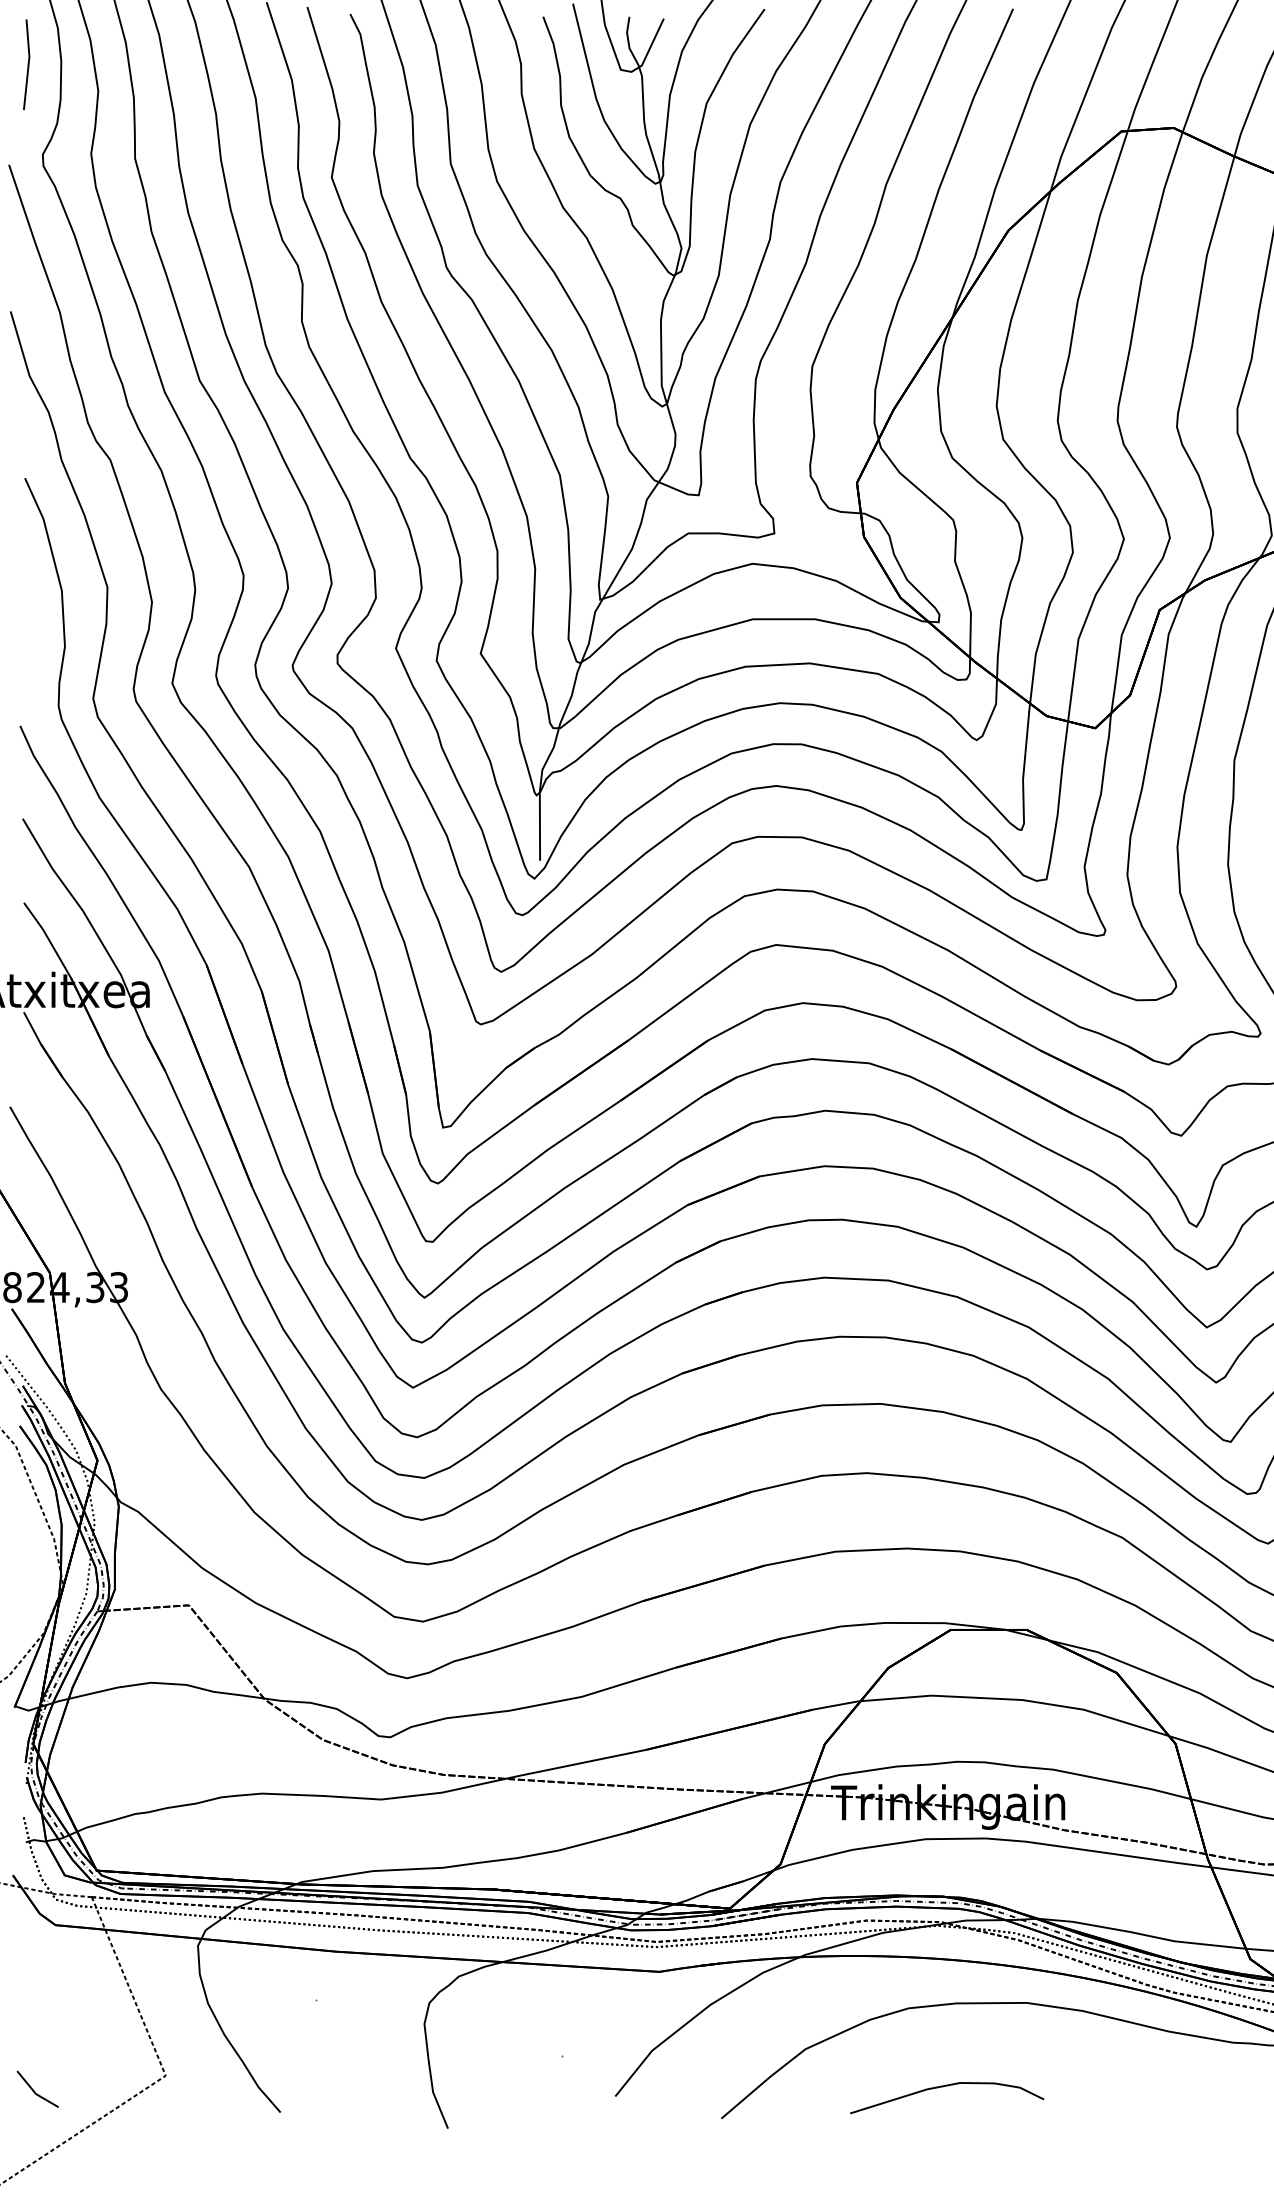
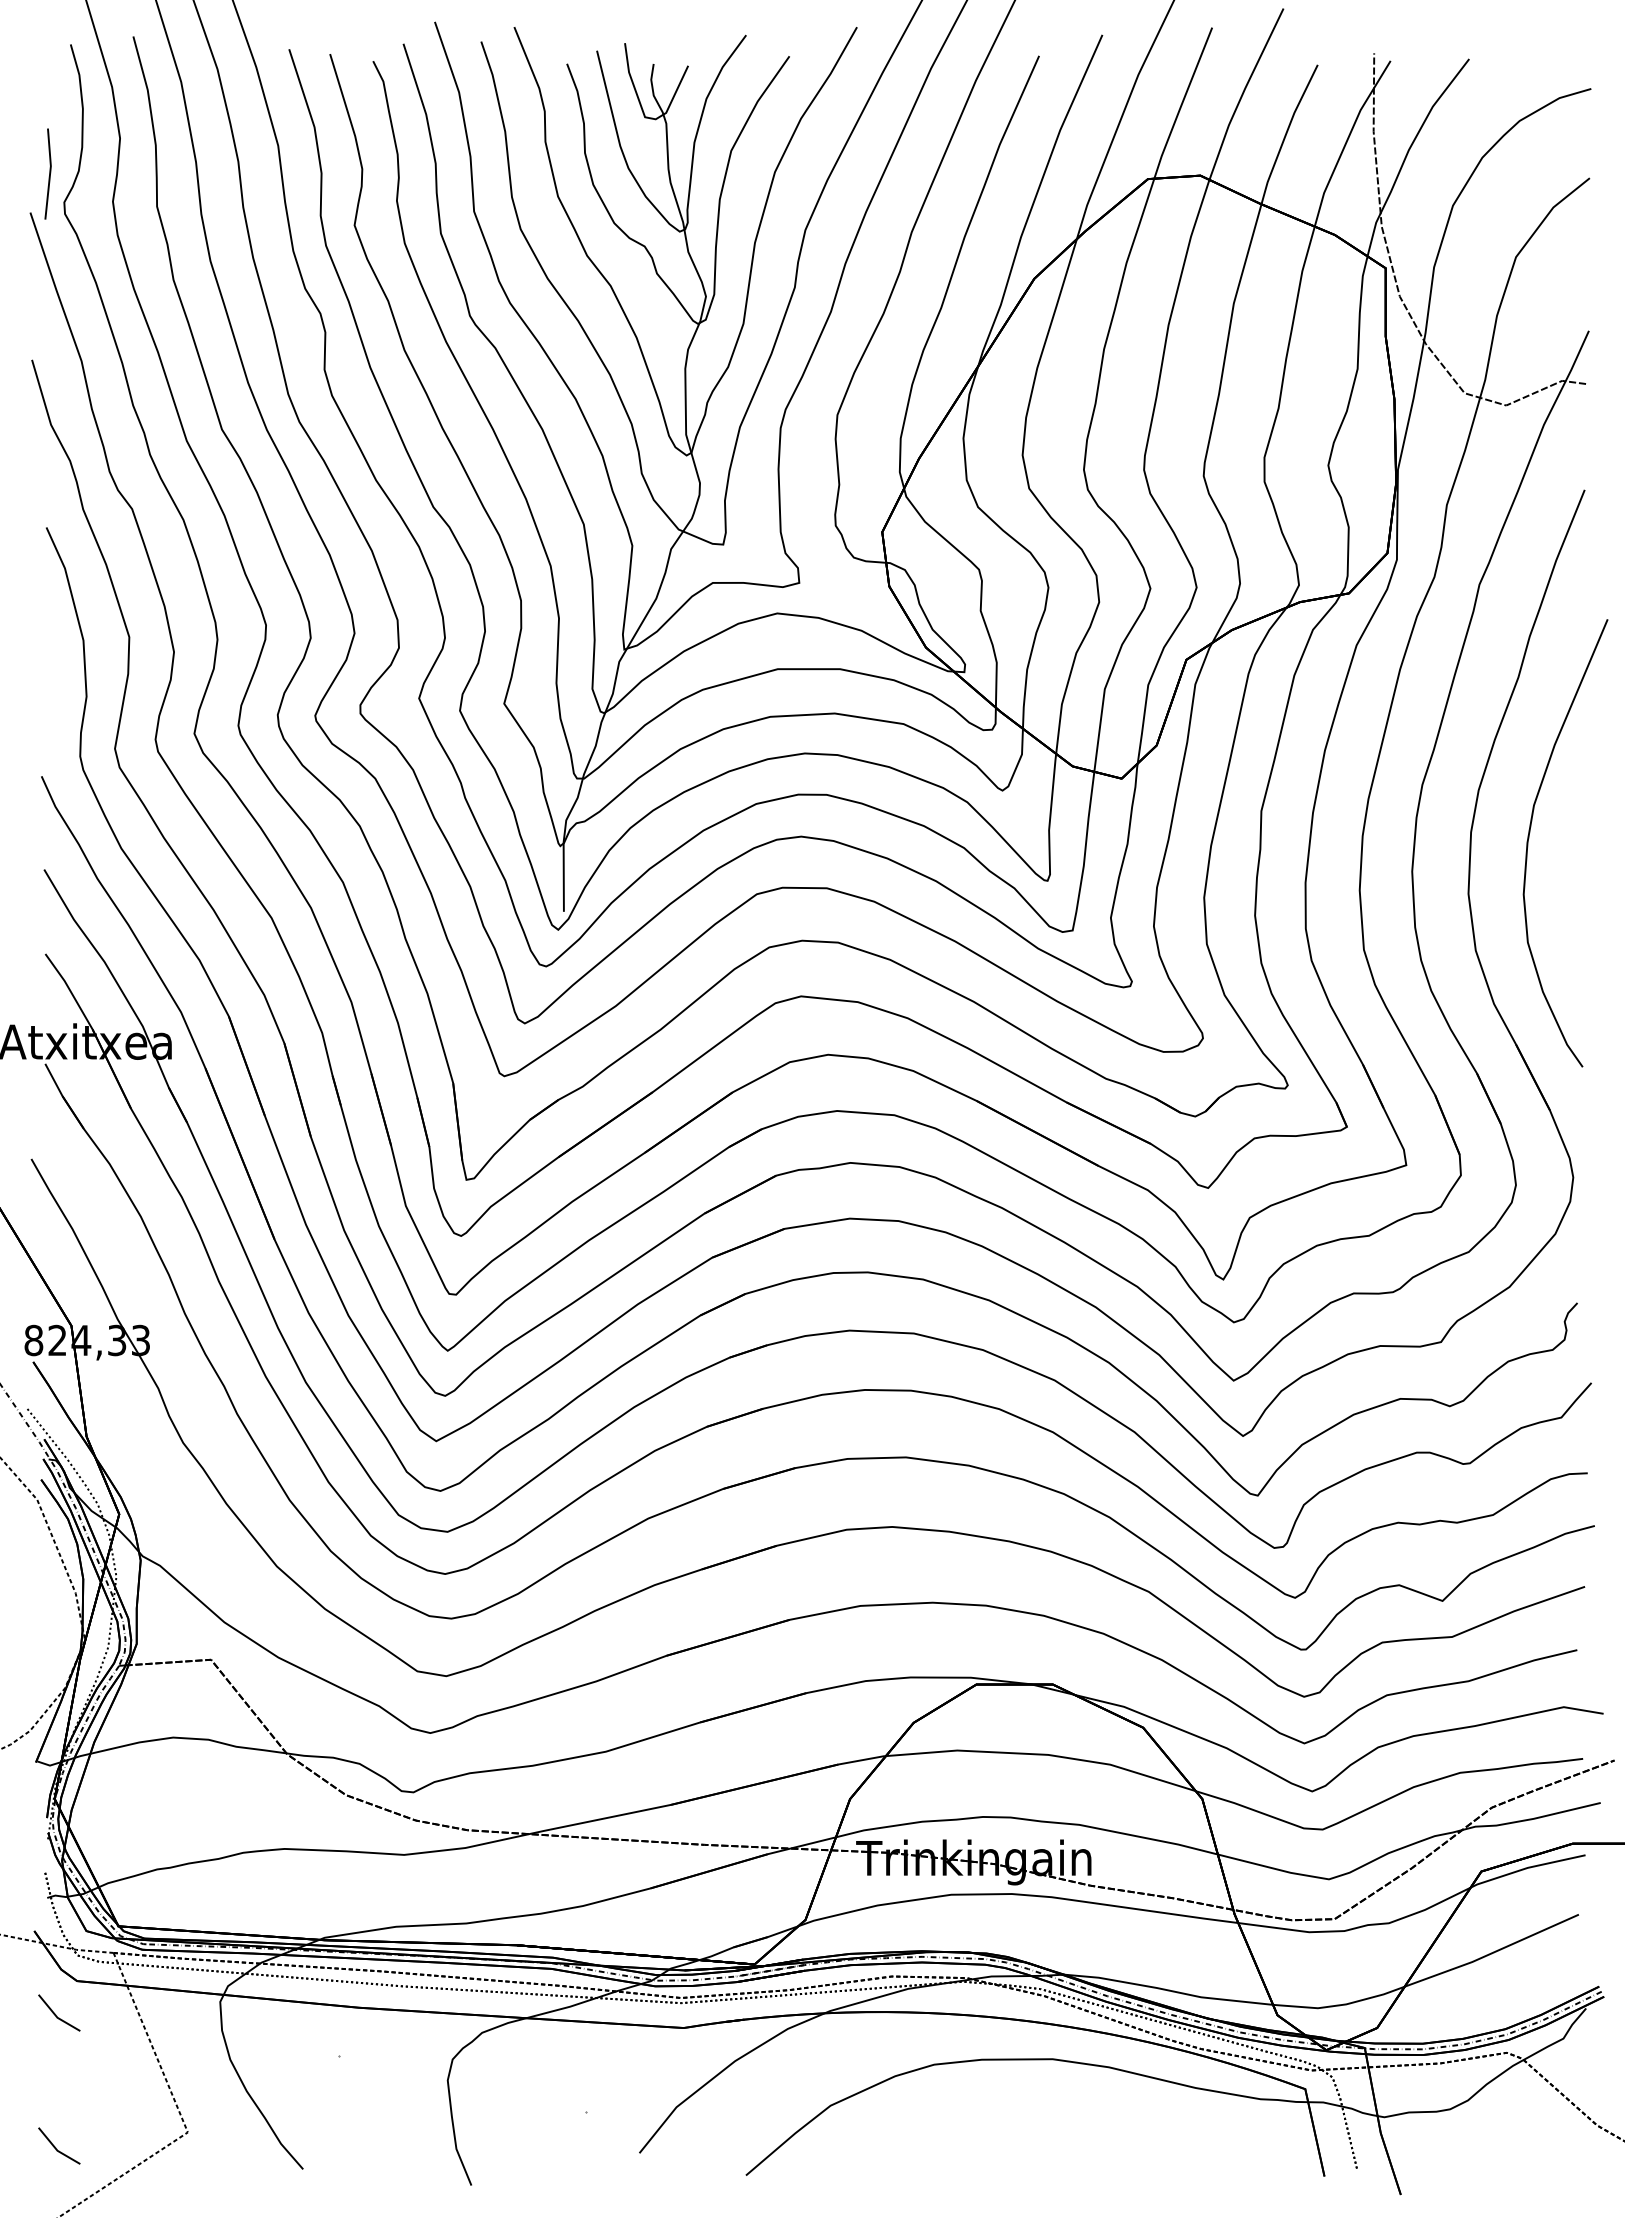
line: (28, 64) -> (49, 173), moved
line: (35, 1958) -> (56, 2014), added
curve: (946, 2086) -> (972, 2143), removed

